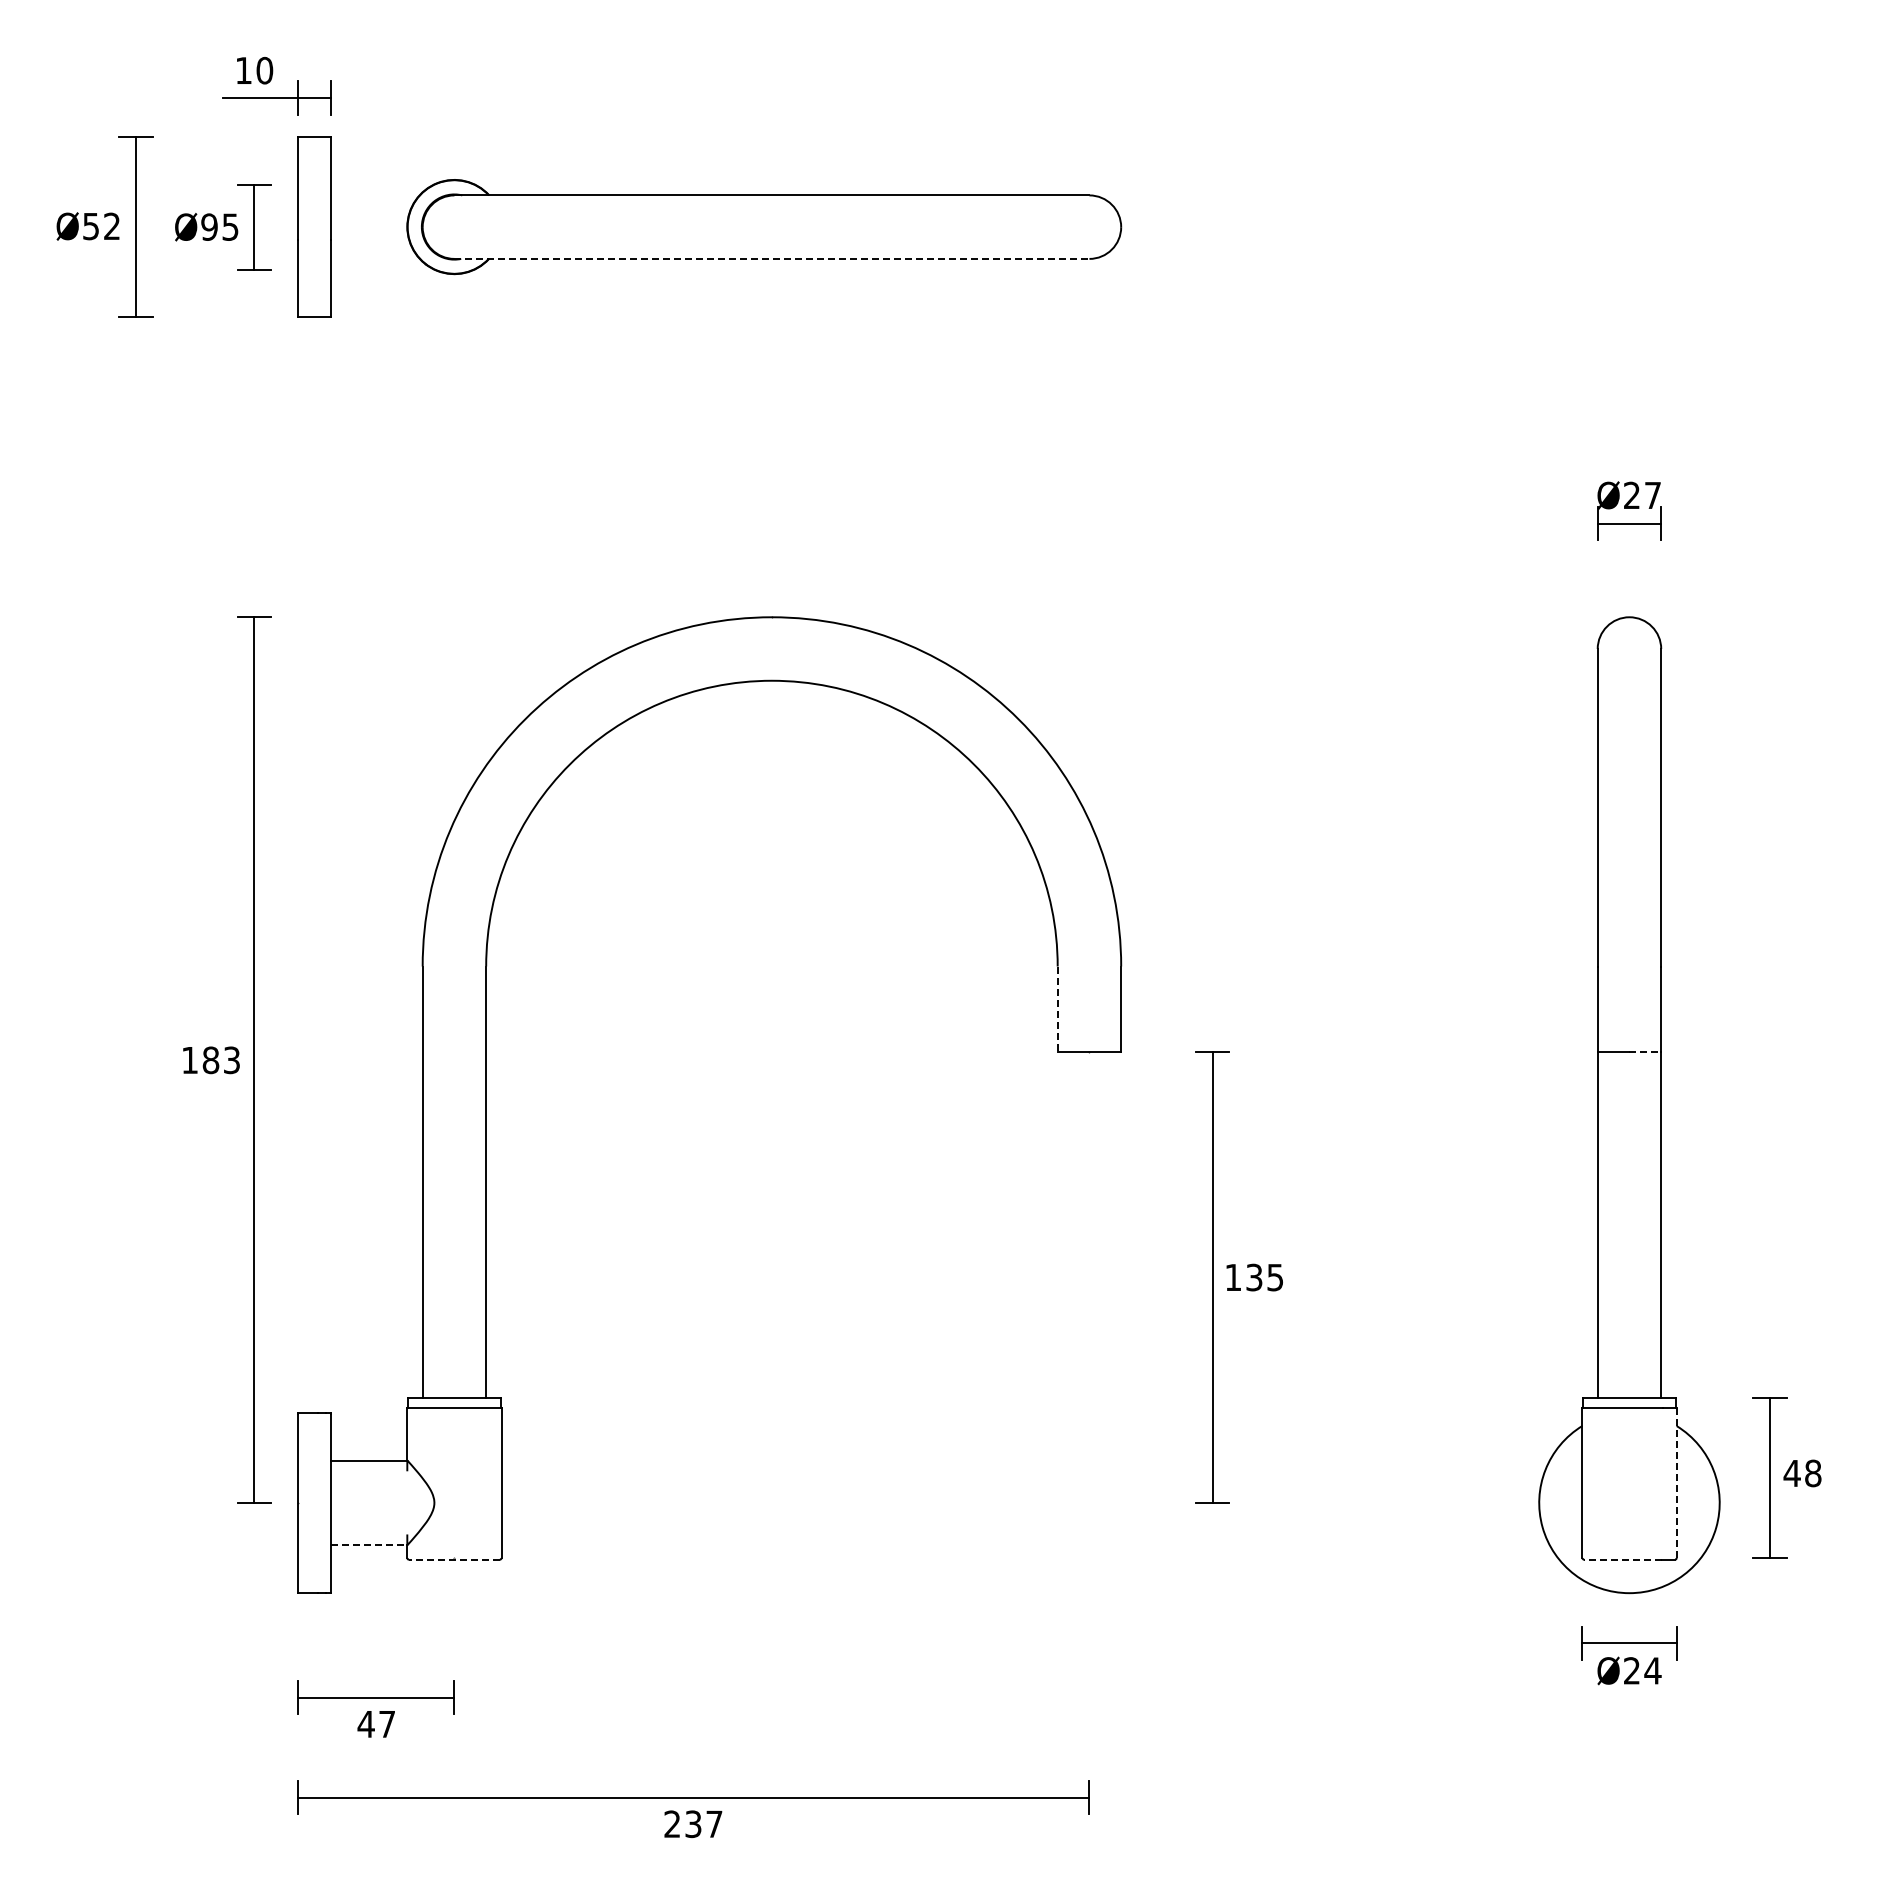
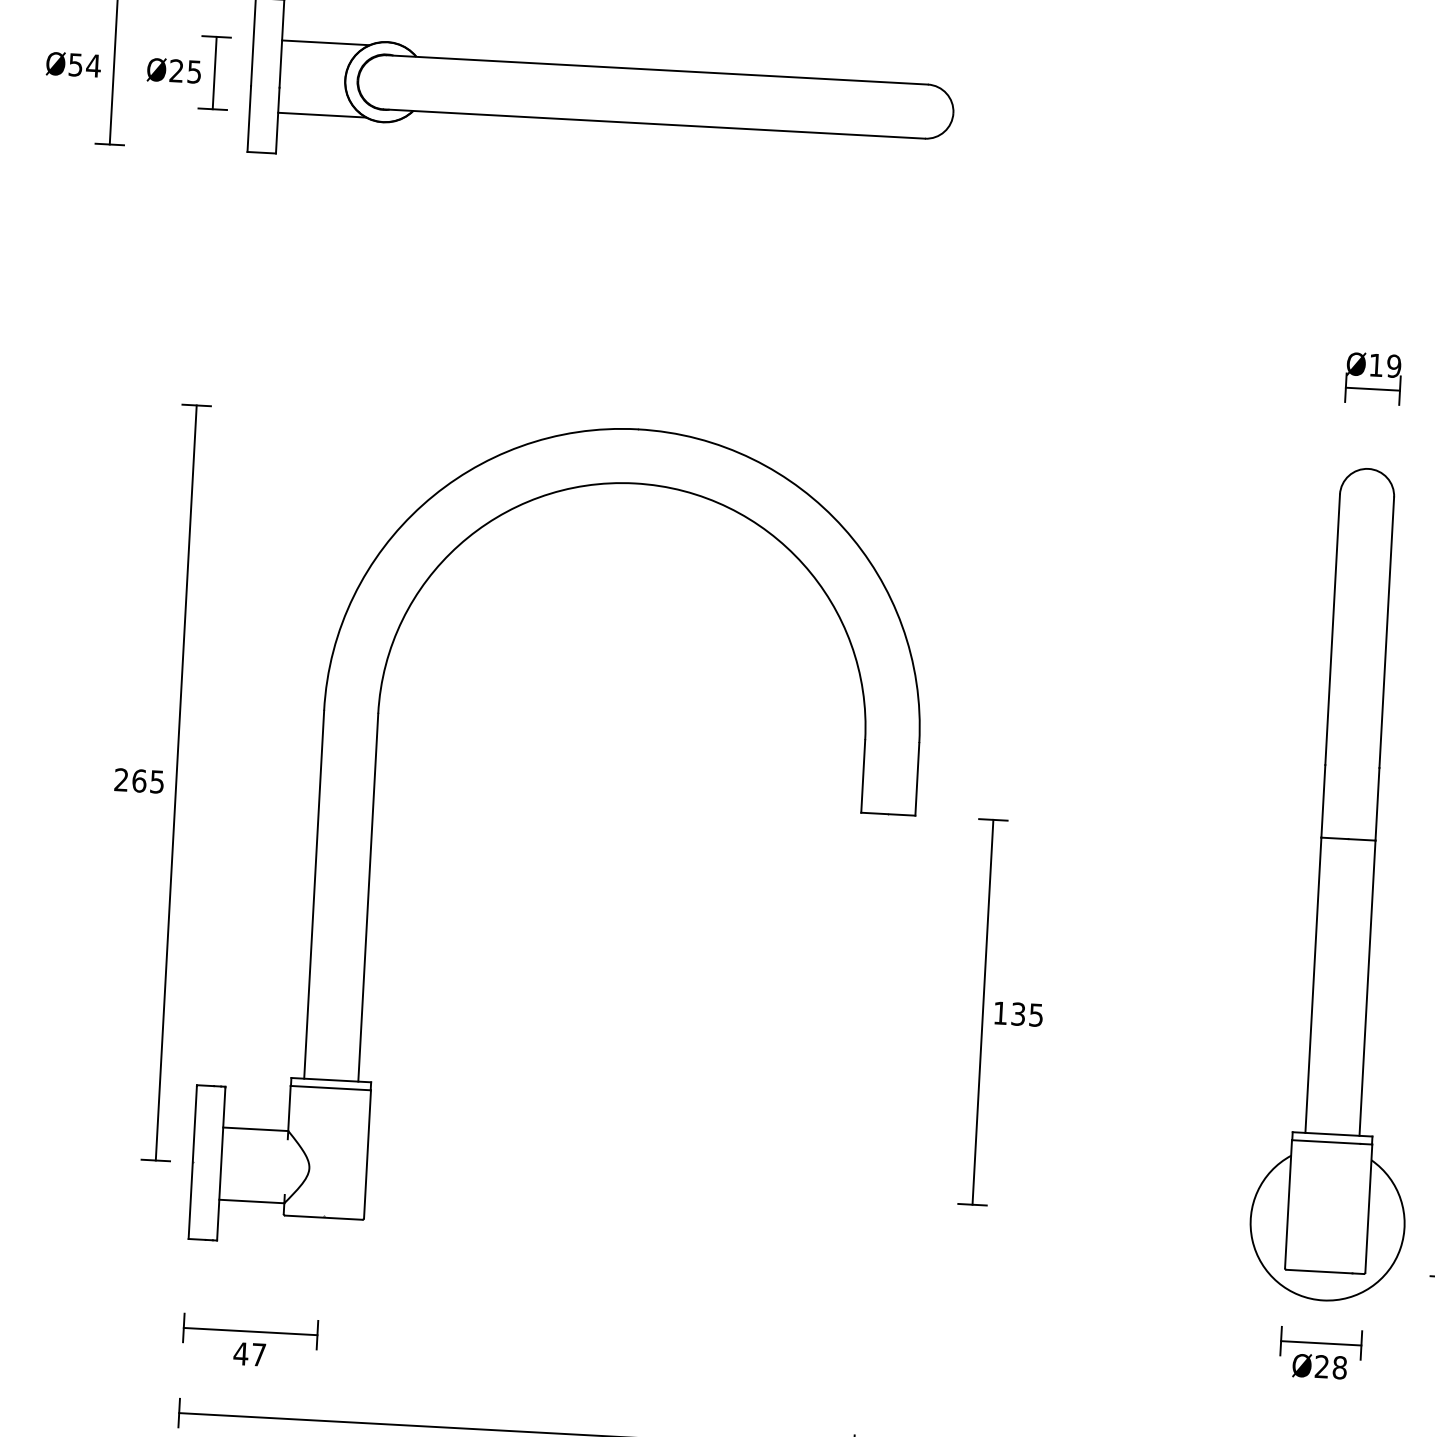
line: (382, 184) -> (325, 42), added
text: (111, 225) -> (93, 65), Ø52 -> Ø54
text: (209, 226) -> (176, 70), Ø95 -> Ø25
line: (771, 258) -> (654, 123), dashed -> solid
line: (382, 269) -> (322, 115), added
text: (1642, 495) -> (1385, 365), Ø27 -> Ø19
line: (1057, 1009) -> (863, 776), dashed -> solid
line: (1645, 1051) -> (1362, 839), dashed -> solid
text: (210, 1060) -> (139, 781), 183 -> 265
line: (1676, 1482) -> (1368, 1208), dashed -> solid
line: (369, 1545) -> (252, 1201), dashed -> solid
line: (453, 1559) -> (323, 1217), dashed -> solid
line: (1622, 1559) -> (1319, 1271), dashed -> solid
text: (1652, 1670) -> (1339, 1367), Ø24 -> Ø28

